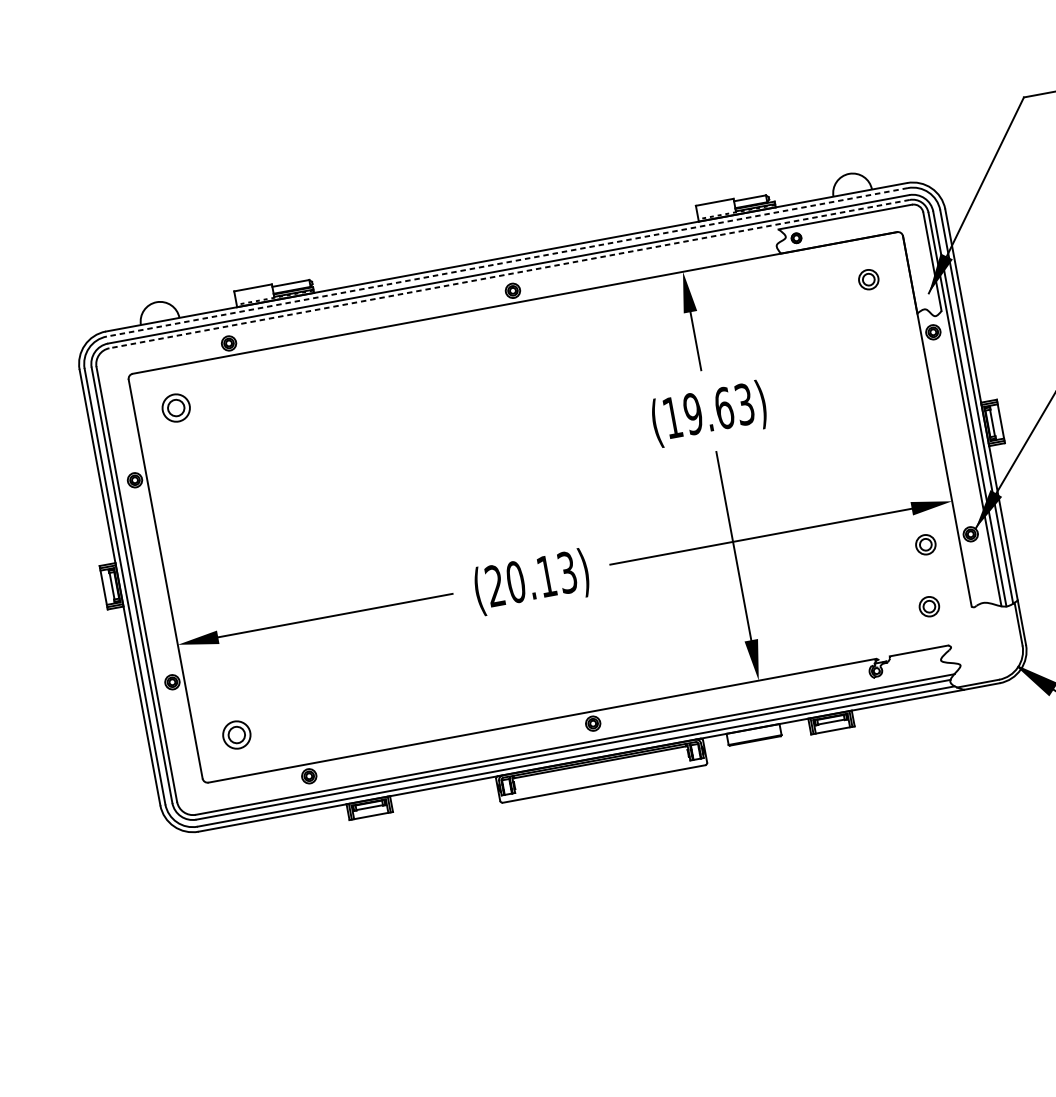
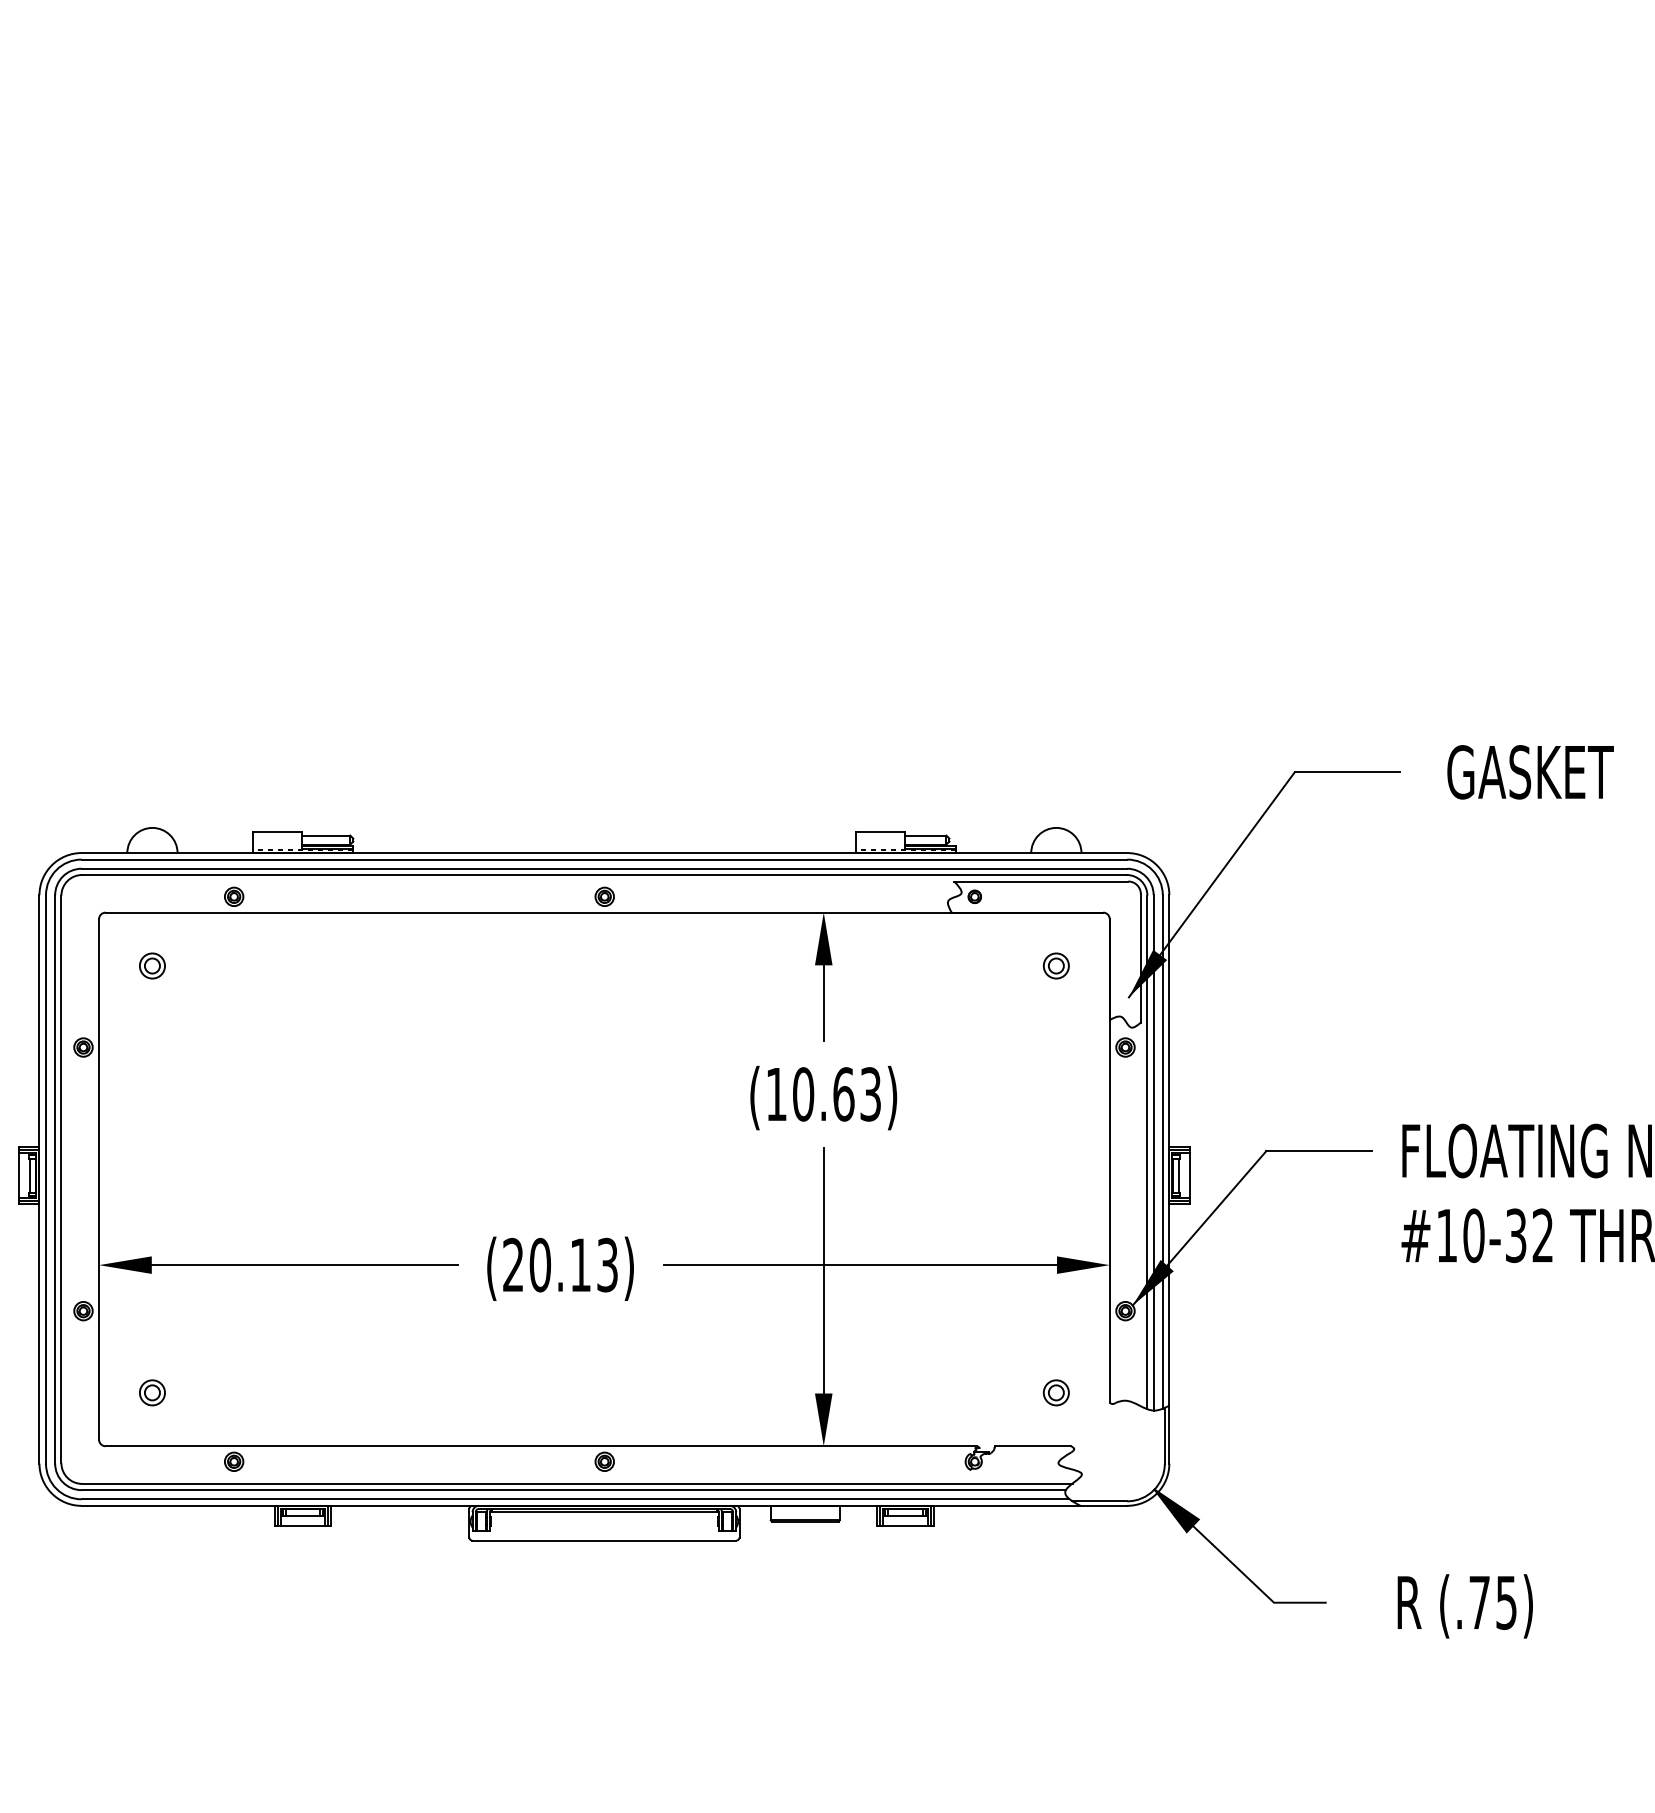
line: (507, 262) -> (604, 859), dashed -> solid
line: (508, 273) -> (603, 874), dashed -> solid
part: (176, 407) -> (152, 965), size x0.71
text: (693, 414) -> (803, 1094), (19.63) -> (10.63)
part: (925, 544) -> (1065, 1313), removed
part: (236, 734) -> (152, 1392), size x0.71

